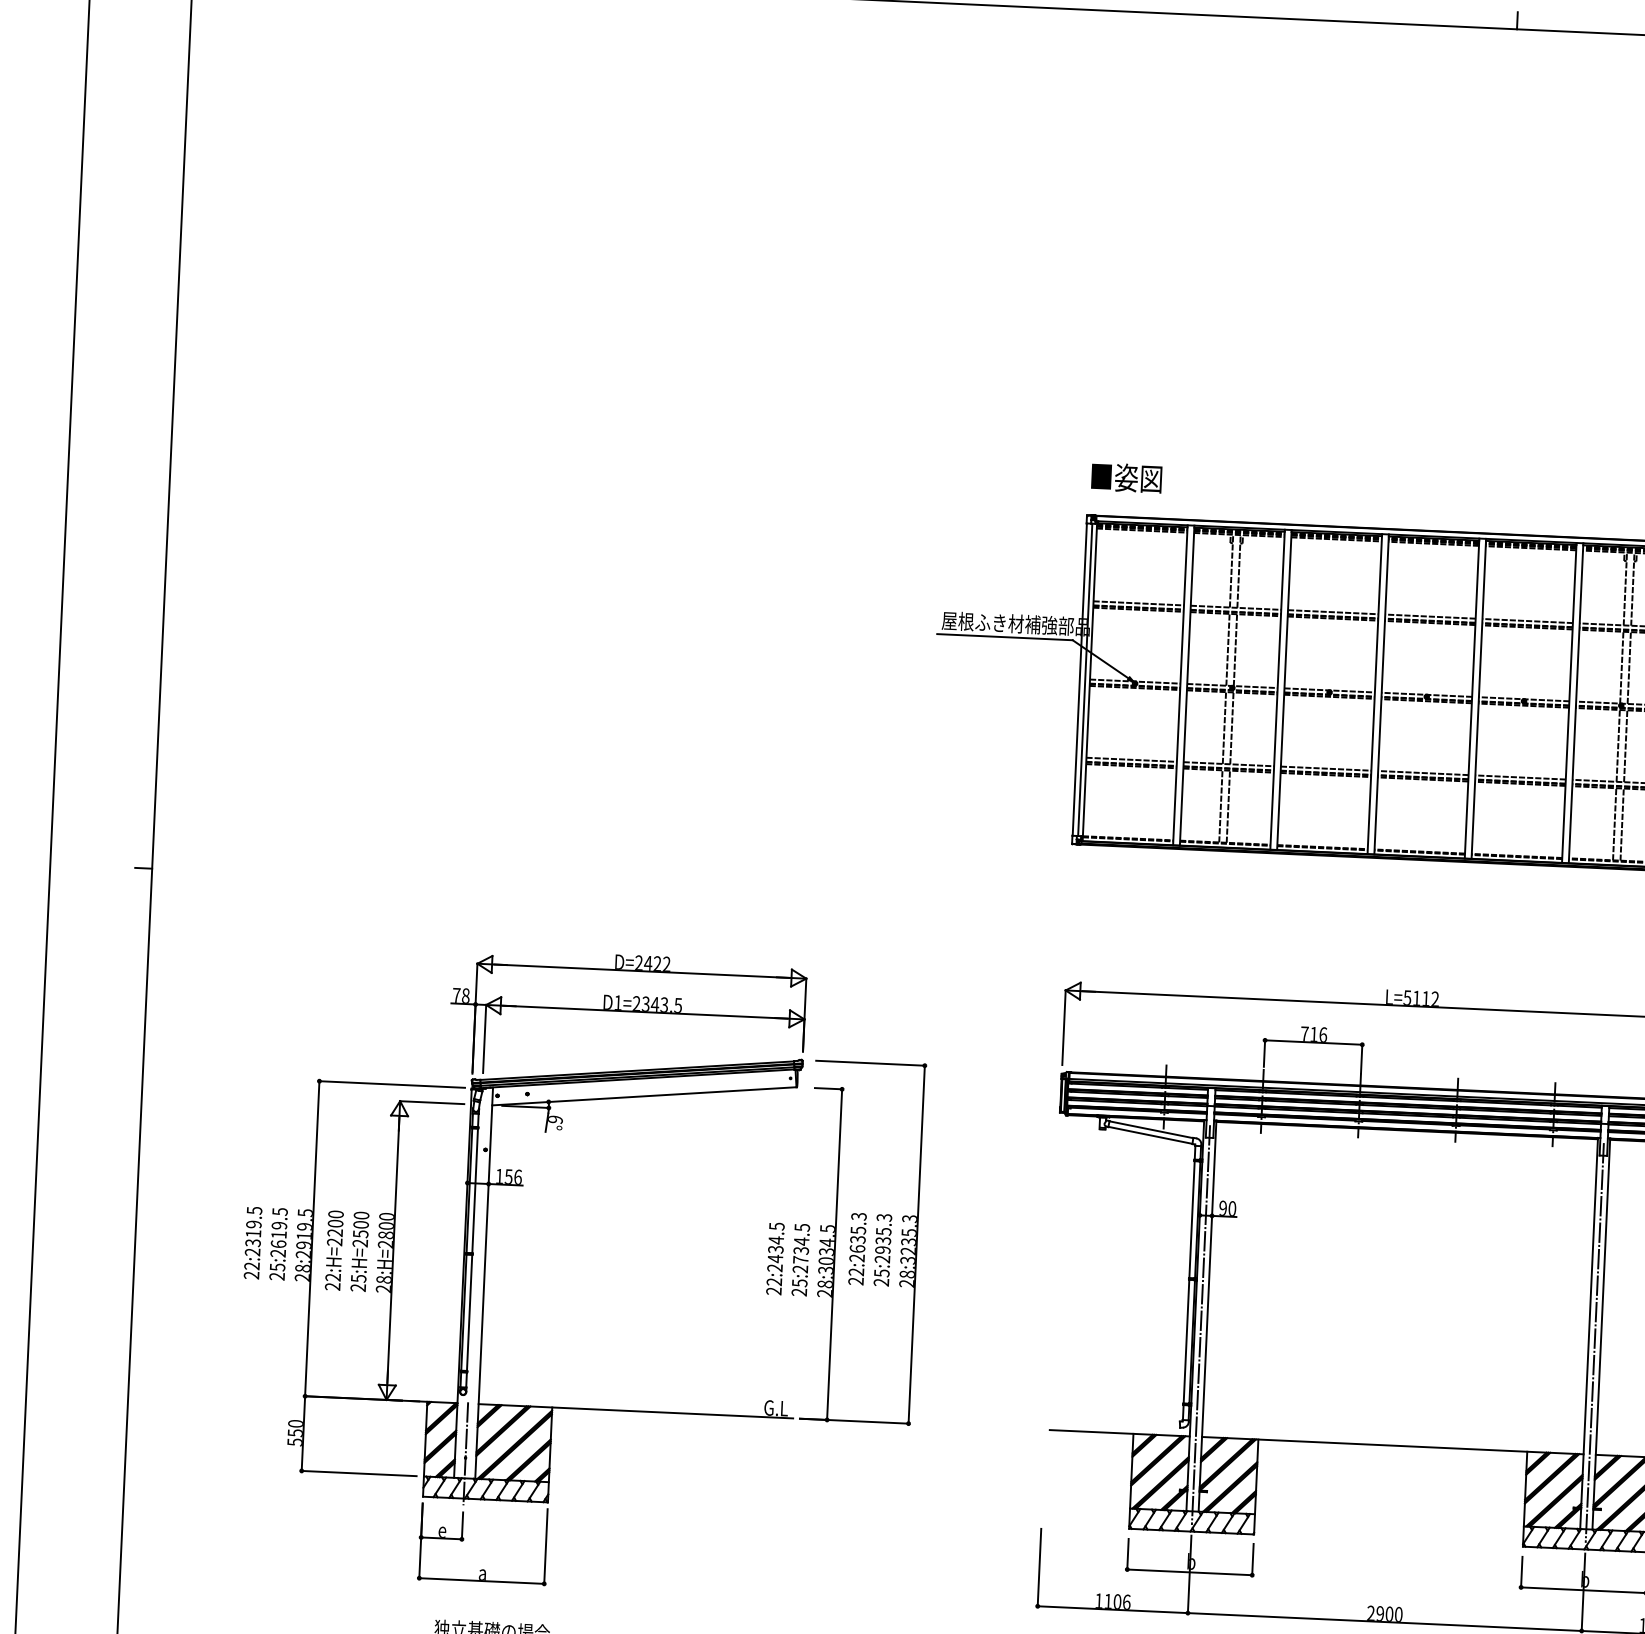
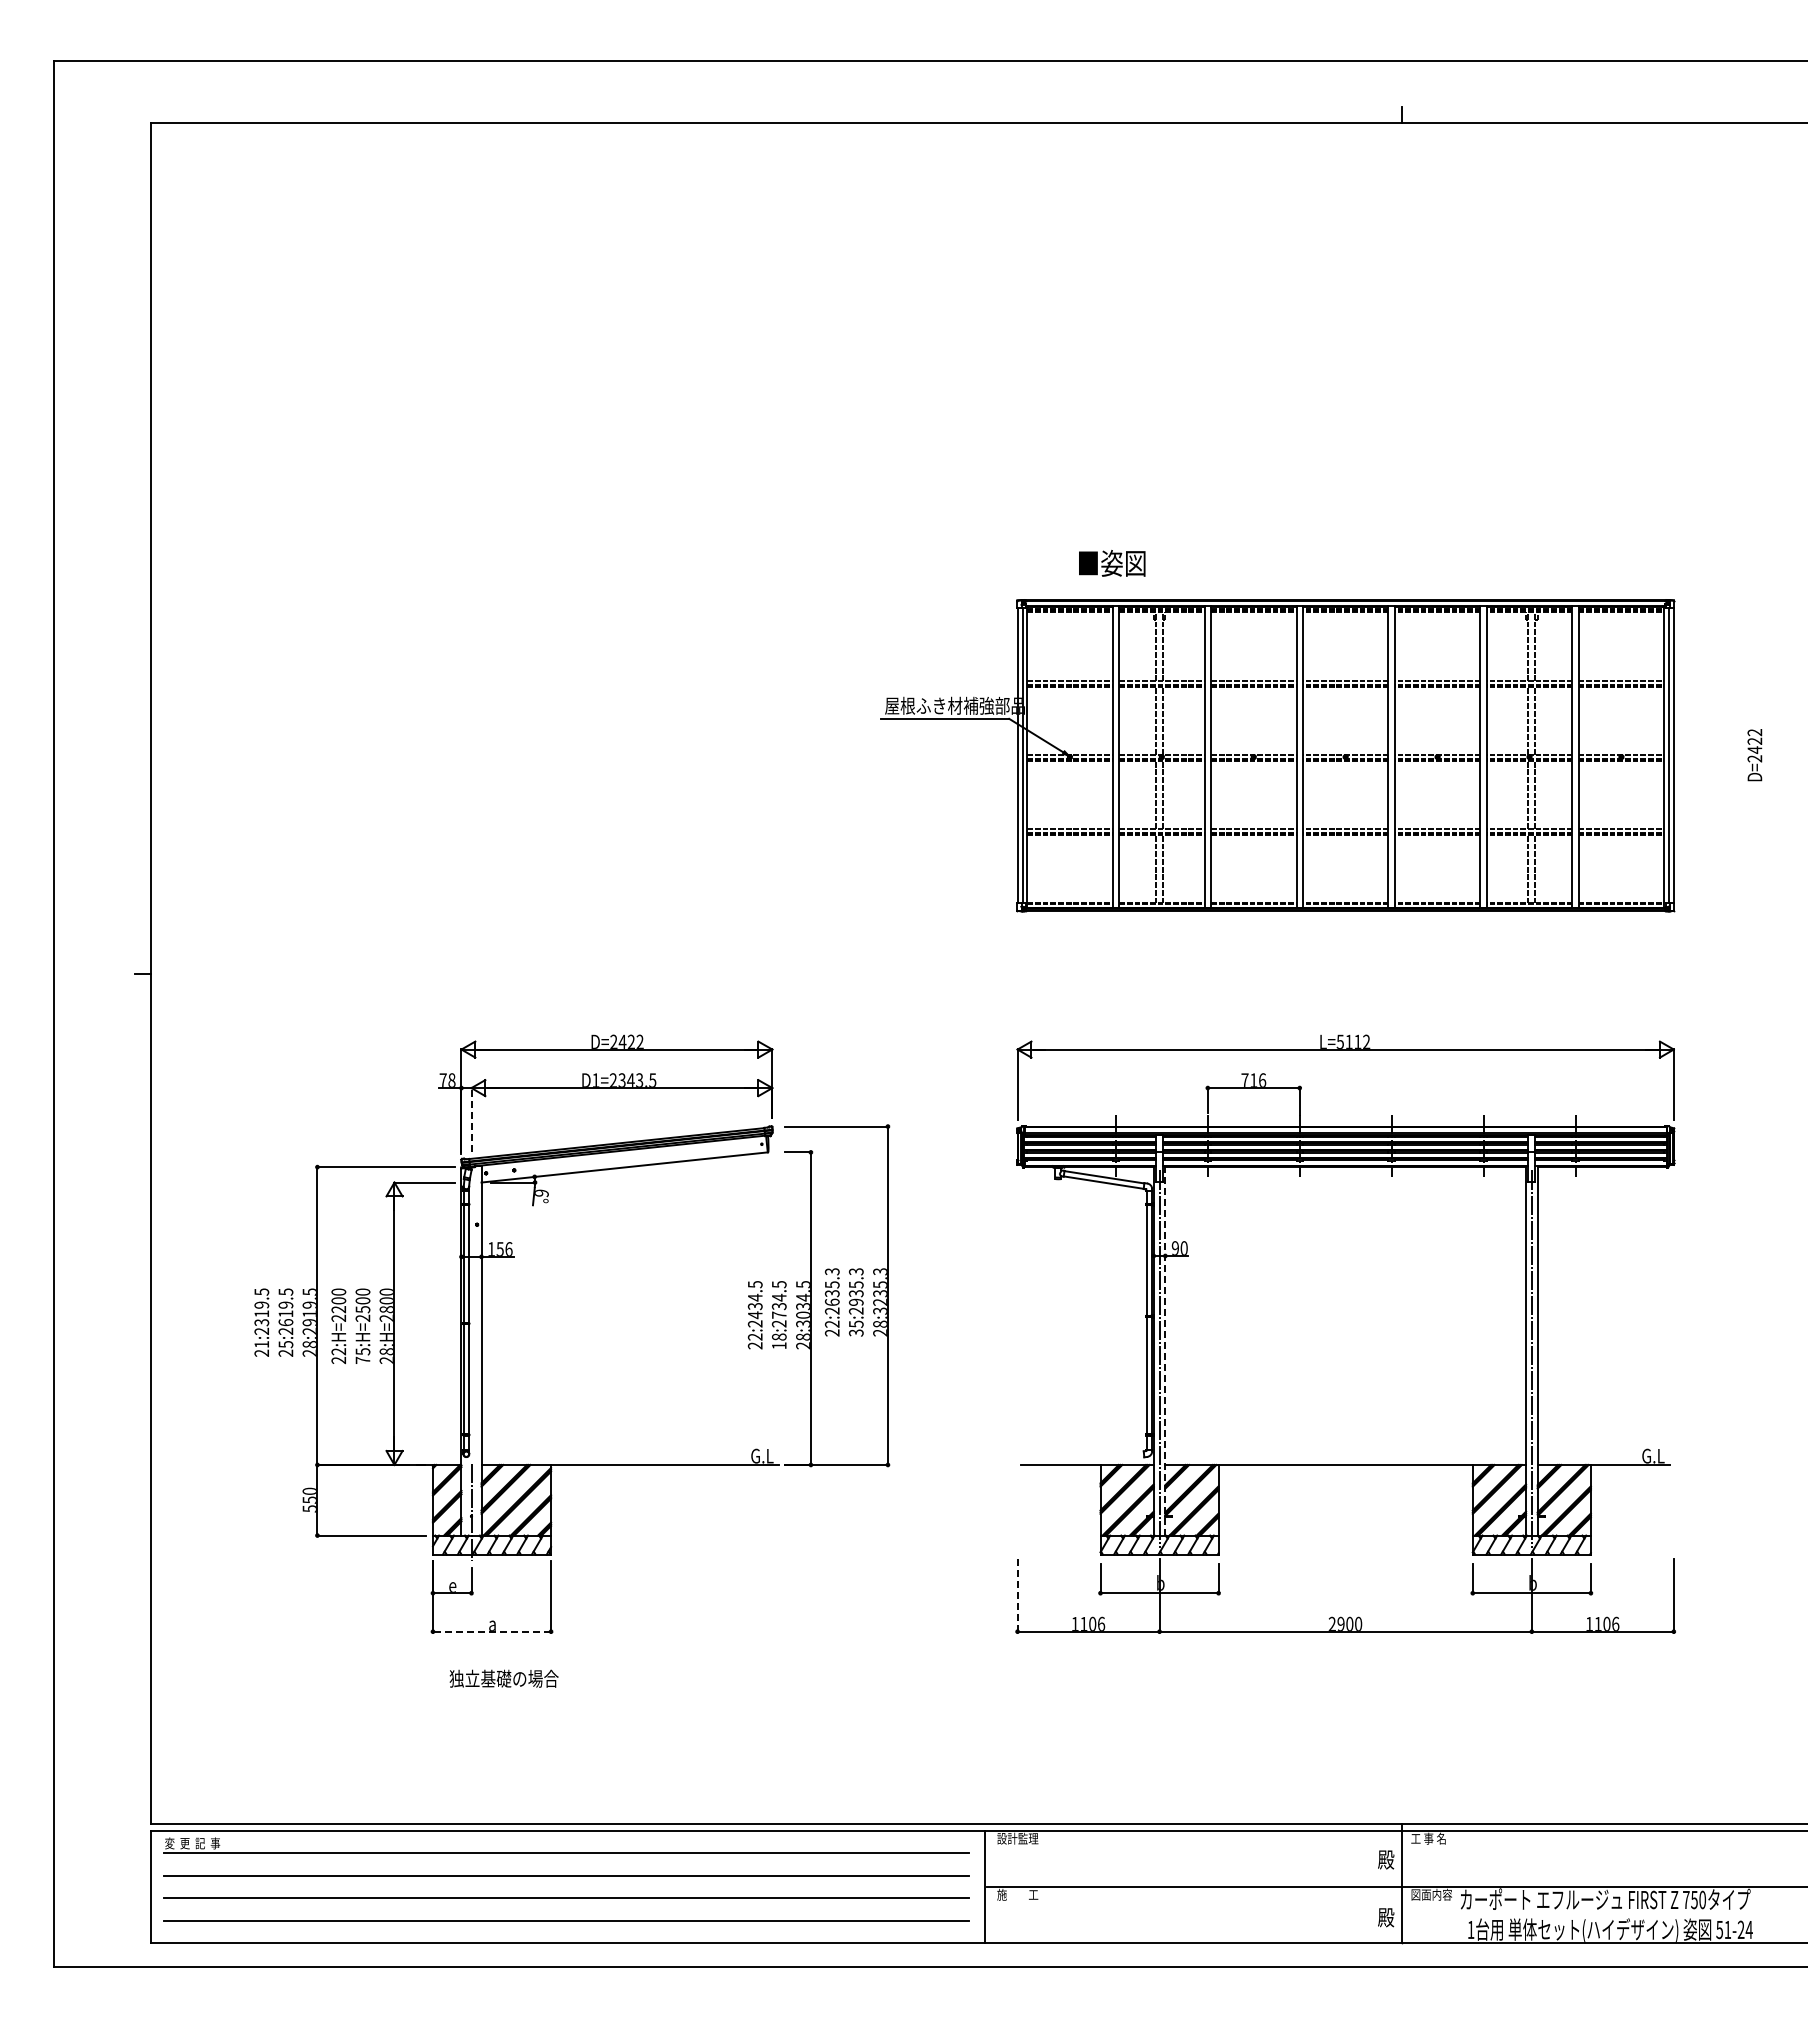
text: (1127, 478) -> (1112, 563), moved
line: (484, 1038) -> (471, 1119), solid -> dashed
text: (251, 1266) -> (261, 1344), 22:2319.5 -> 21:2319.5
text: (881, 1282) -> (856, 1332), 25:2935.3 -> 35:2935.3
text: (357, 1287) -> (362, 1360), 25:H=2500 -> 75:H=2500
text: (798, 1287) -> (778, 1341), 25:2734.5 -> 18:2734.5
line: (1207, 1315) -> (1165, 1350), solid -> dashed
line: (1039, 1567) -> (1017, 1595), solid -> dashed
line: (481, 1580) -> (491, 1631), solid -> dashed

